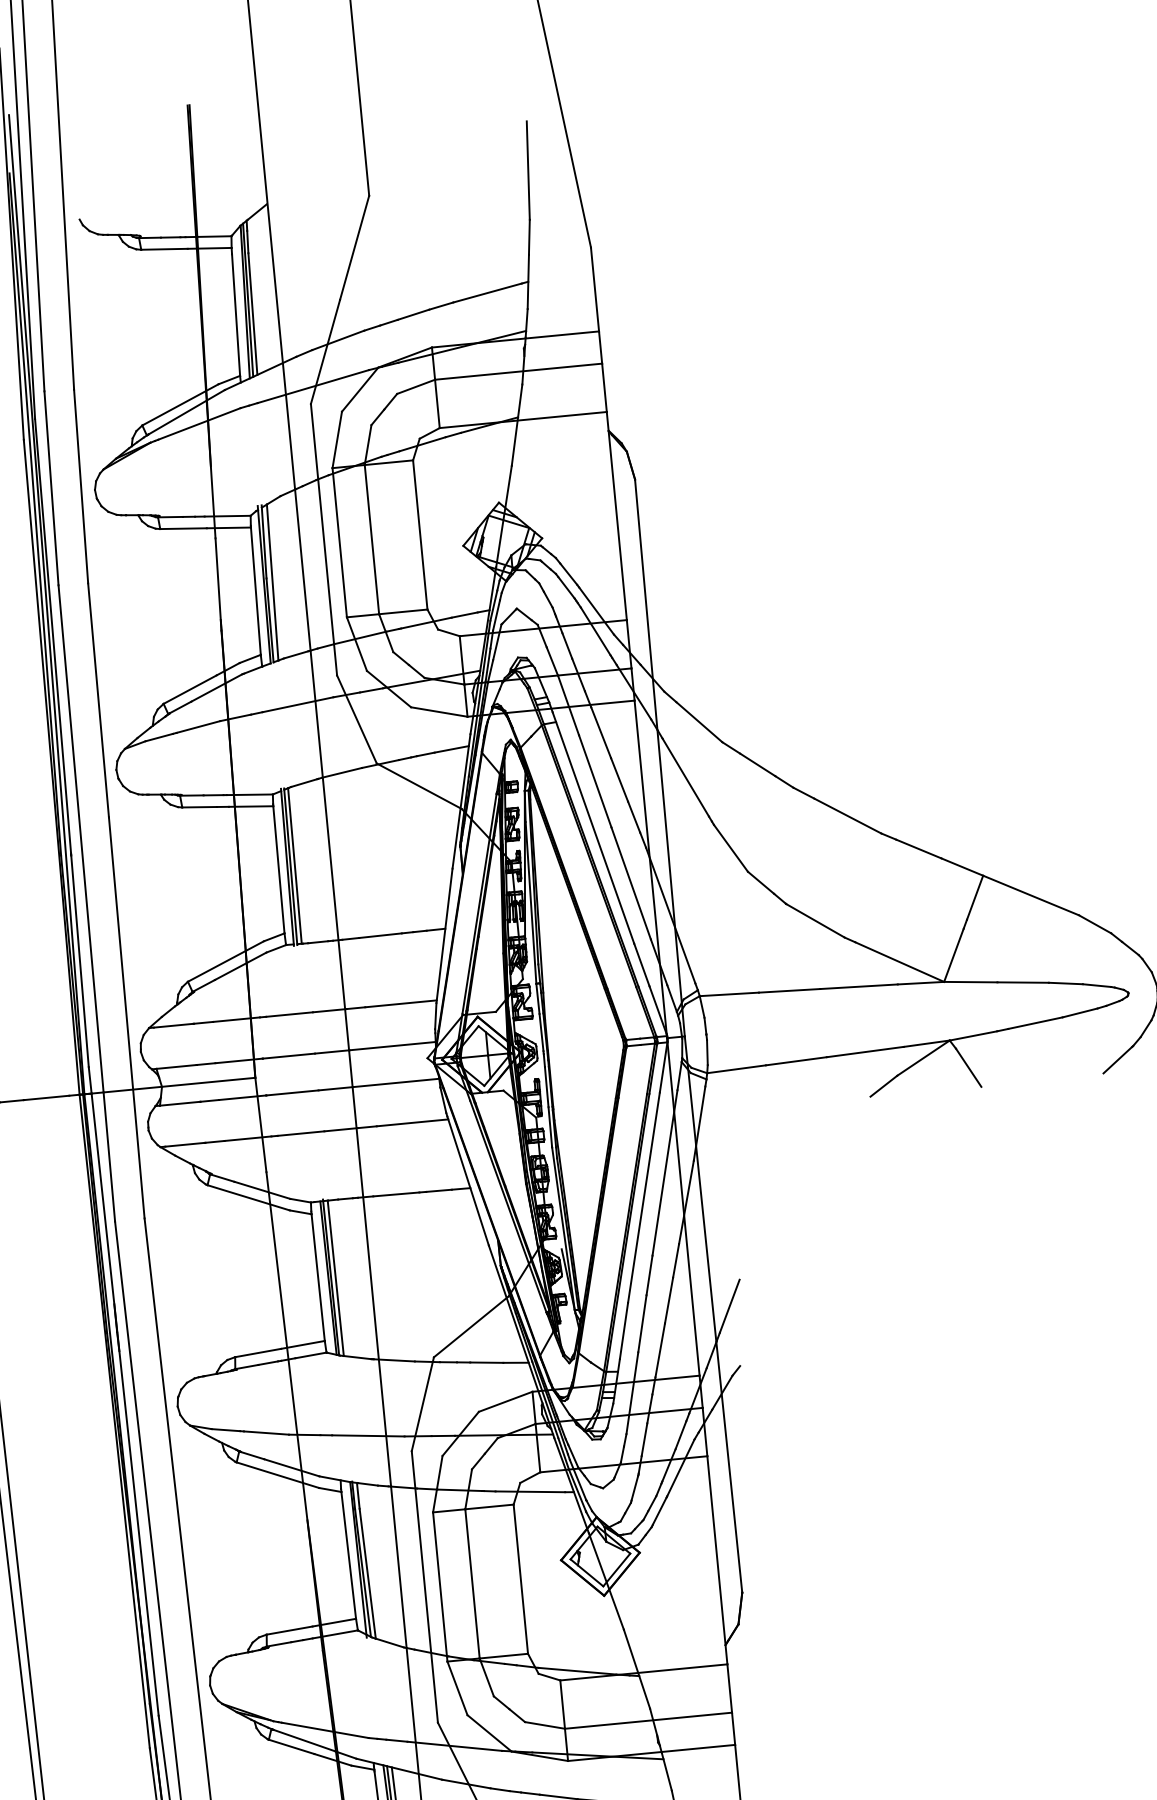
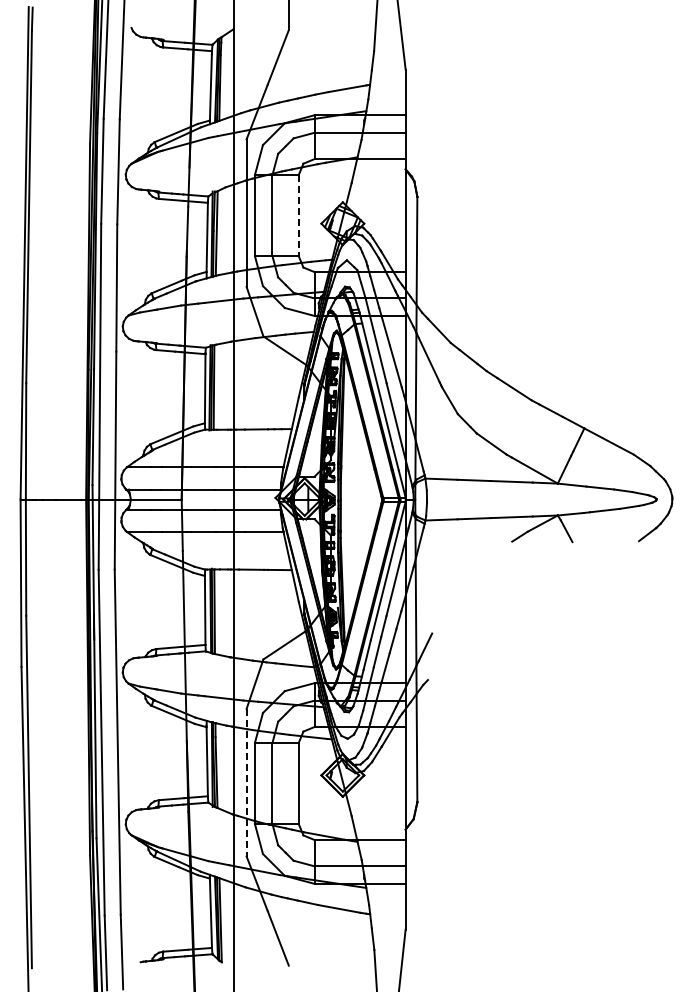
line: (419, 534) -> (298, 215), solid -> dashed
line: (424, 1586) -> (246, 782), solid -> dashed

